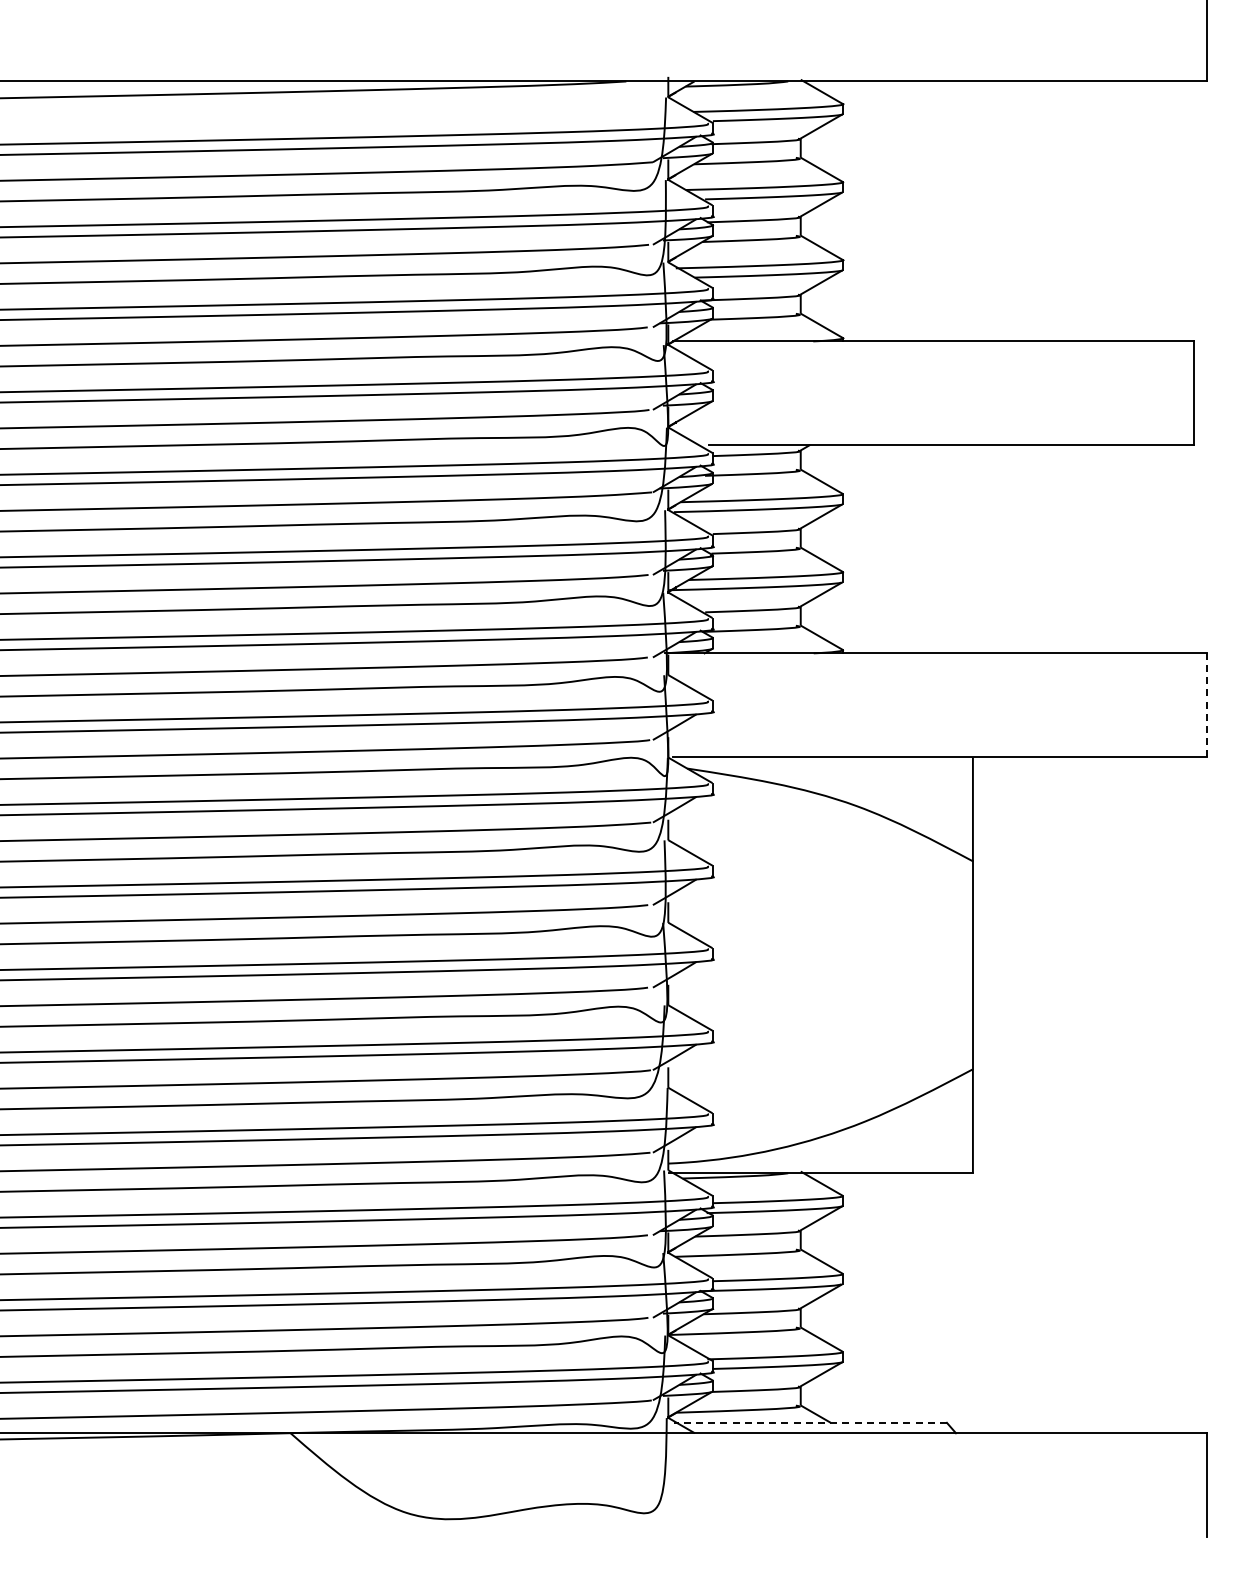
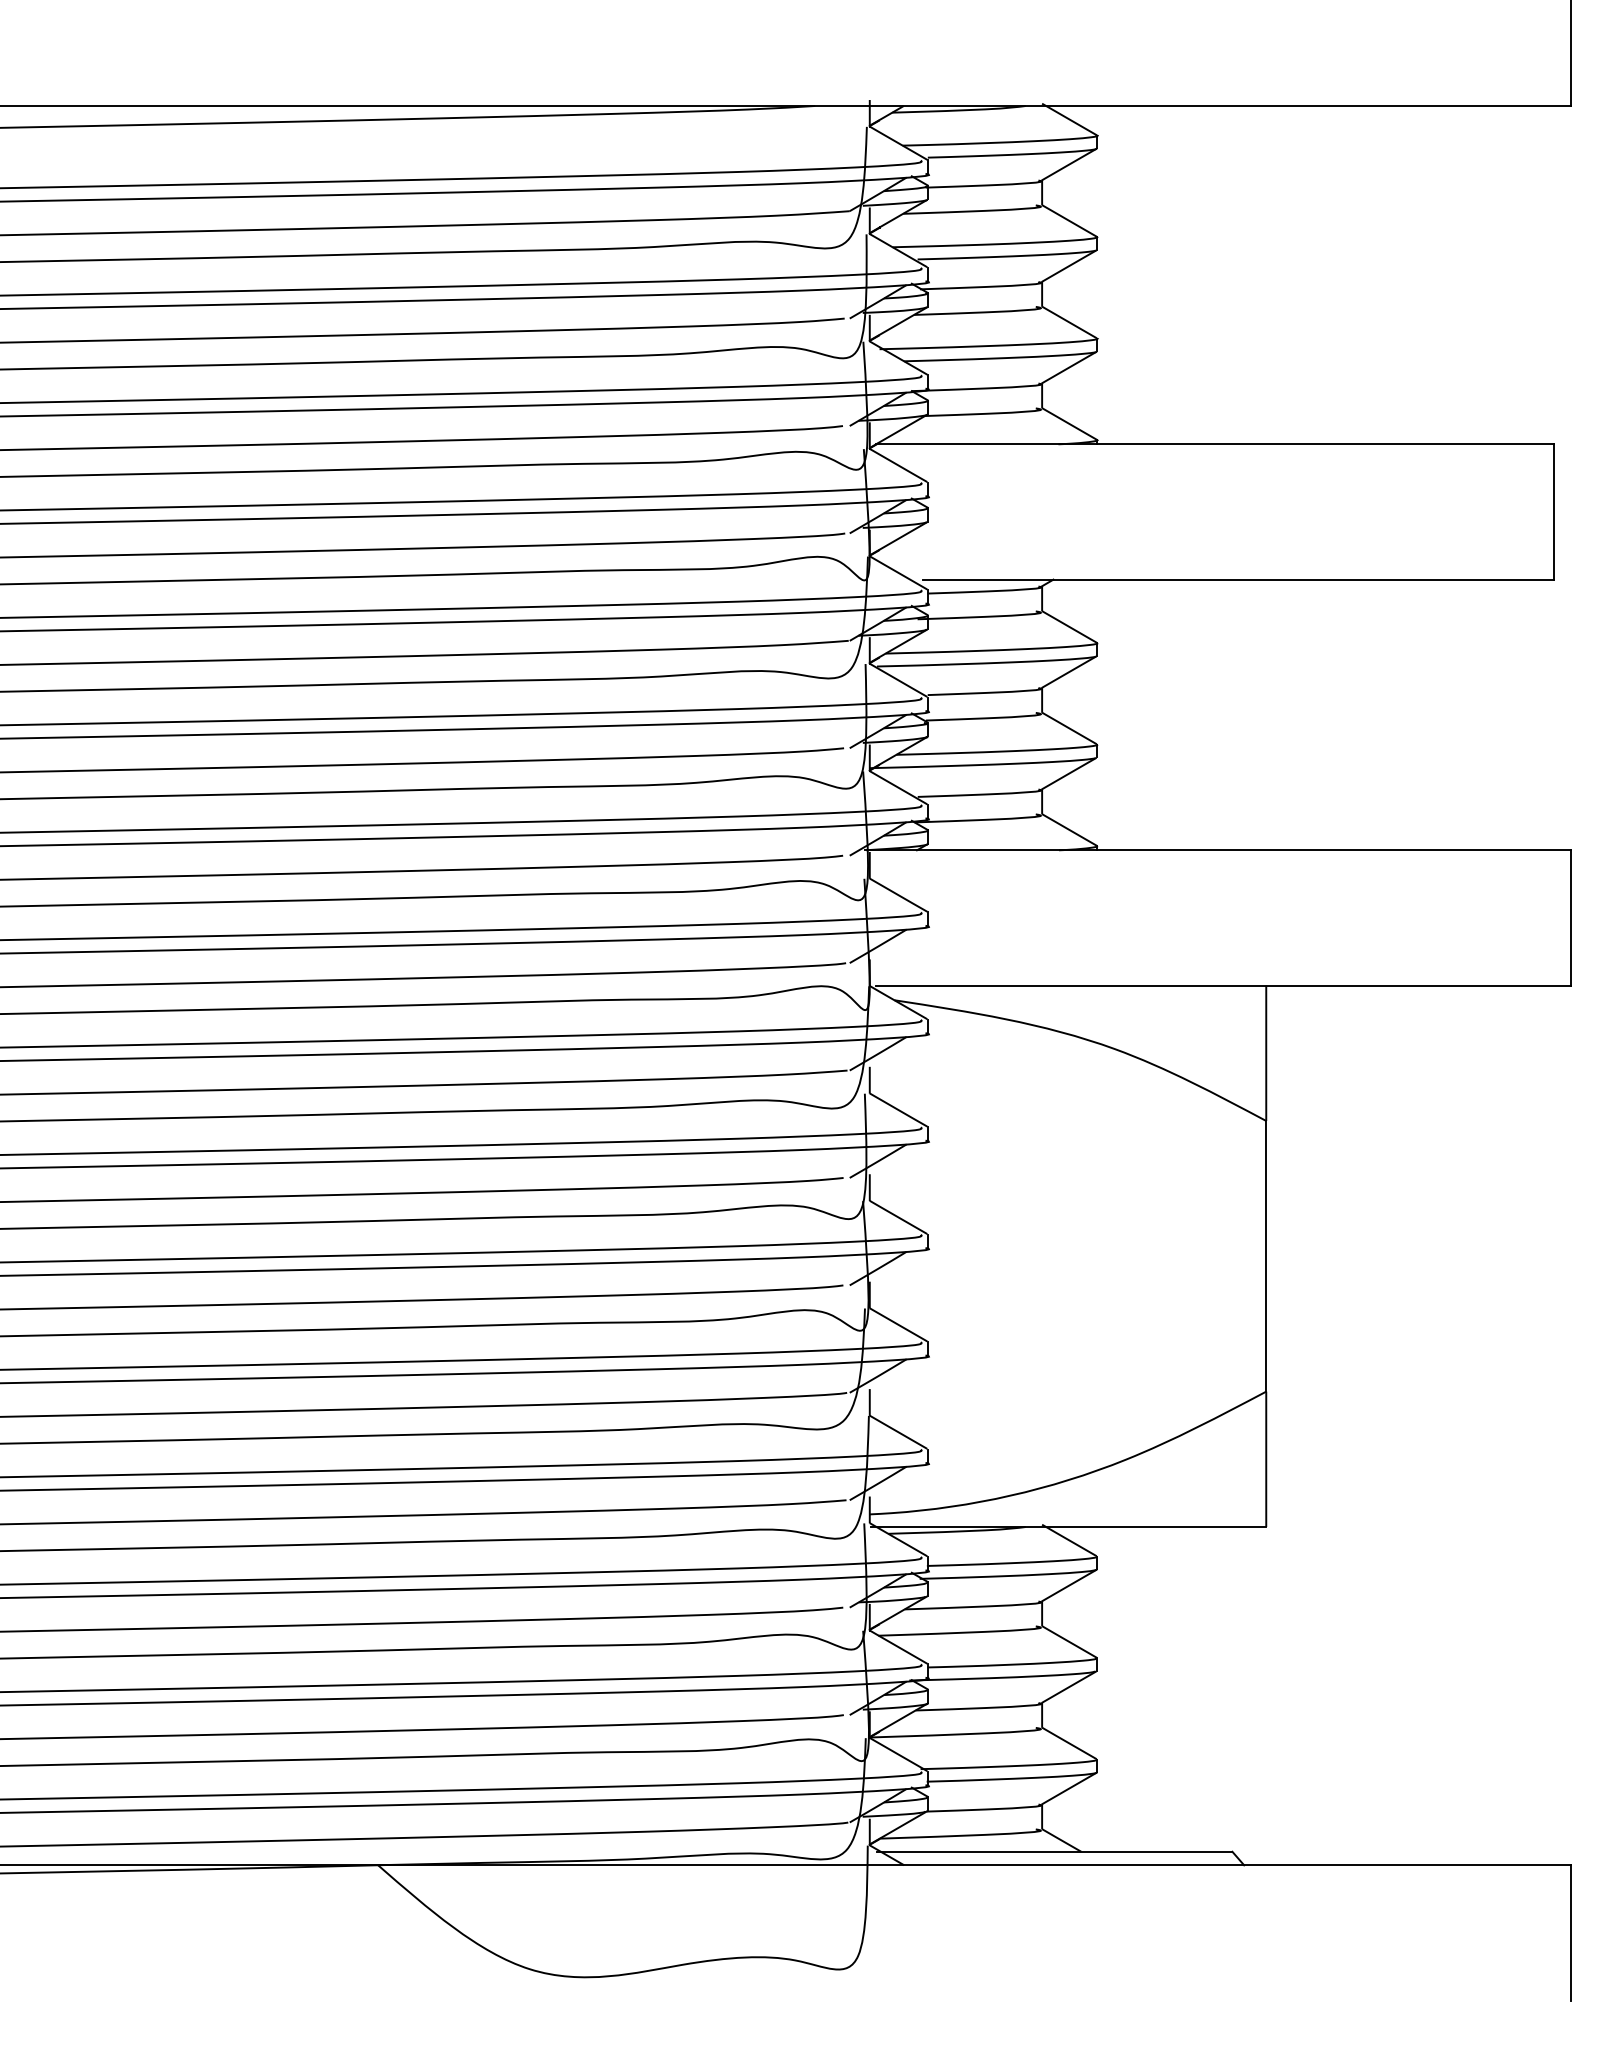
line: (1206, 705) -> (1570, 918), dashed -> solid
line: (809, 1422) -> (1053, 1851), dashed -> solid

